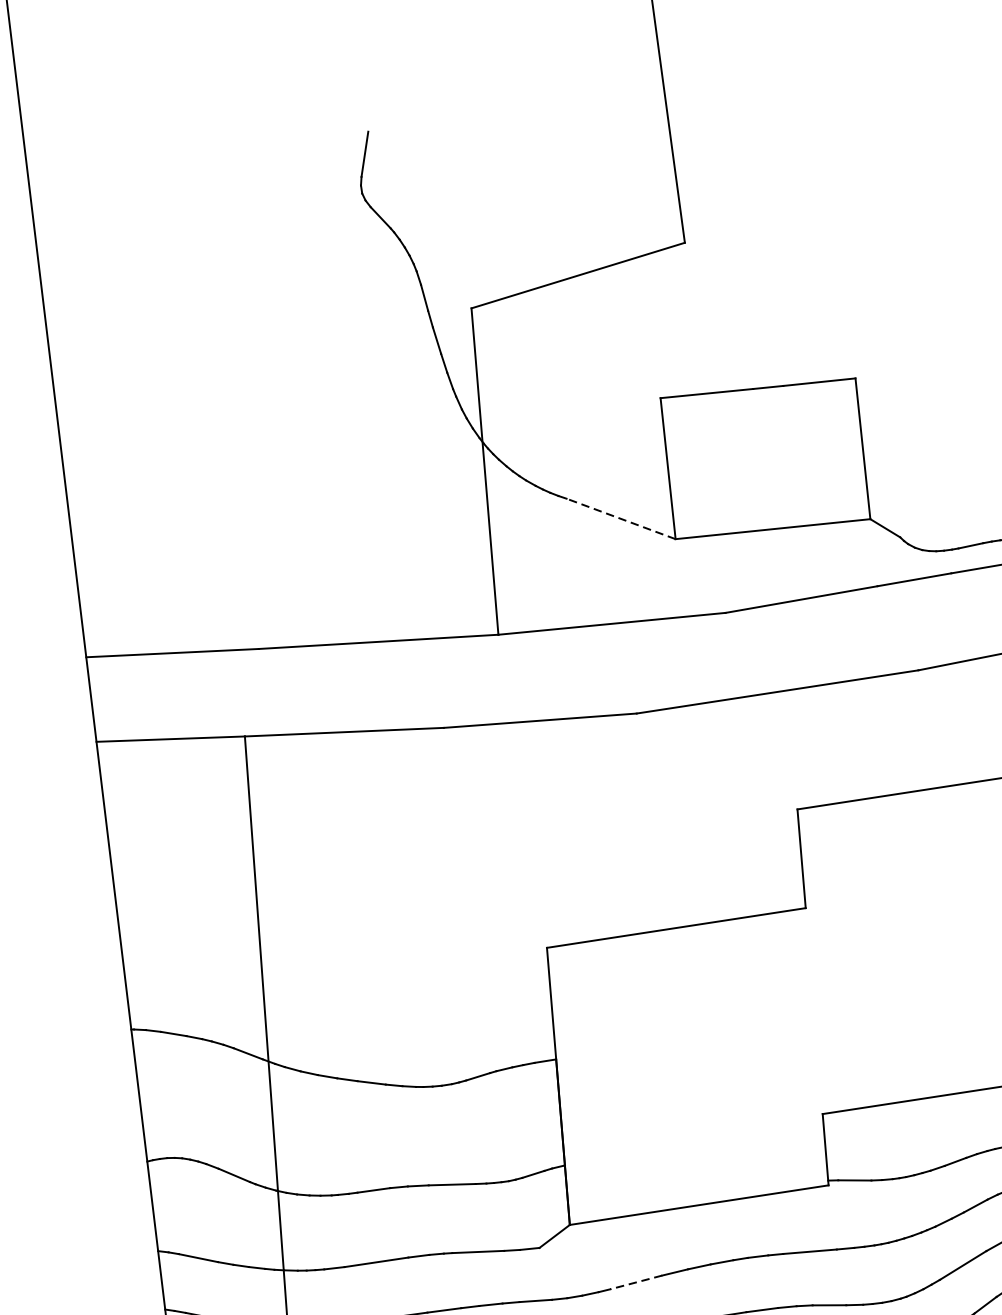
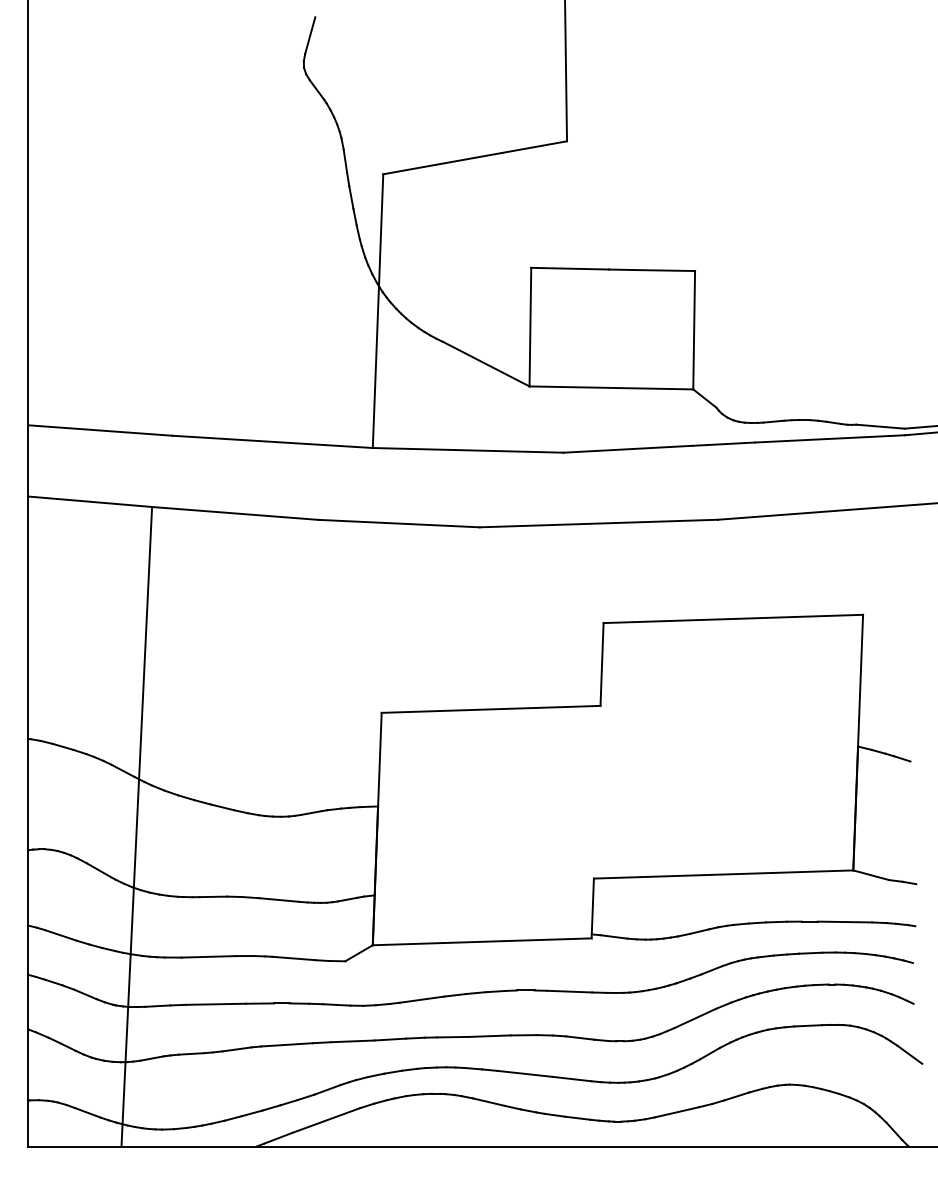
line: (621, 519) -> (486, 364), dashed -> solid
line: (635, 1282) -> (421, 999), dashed -> solid

